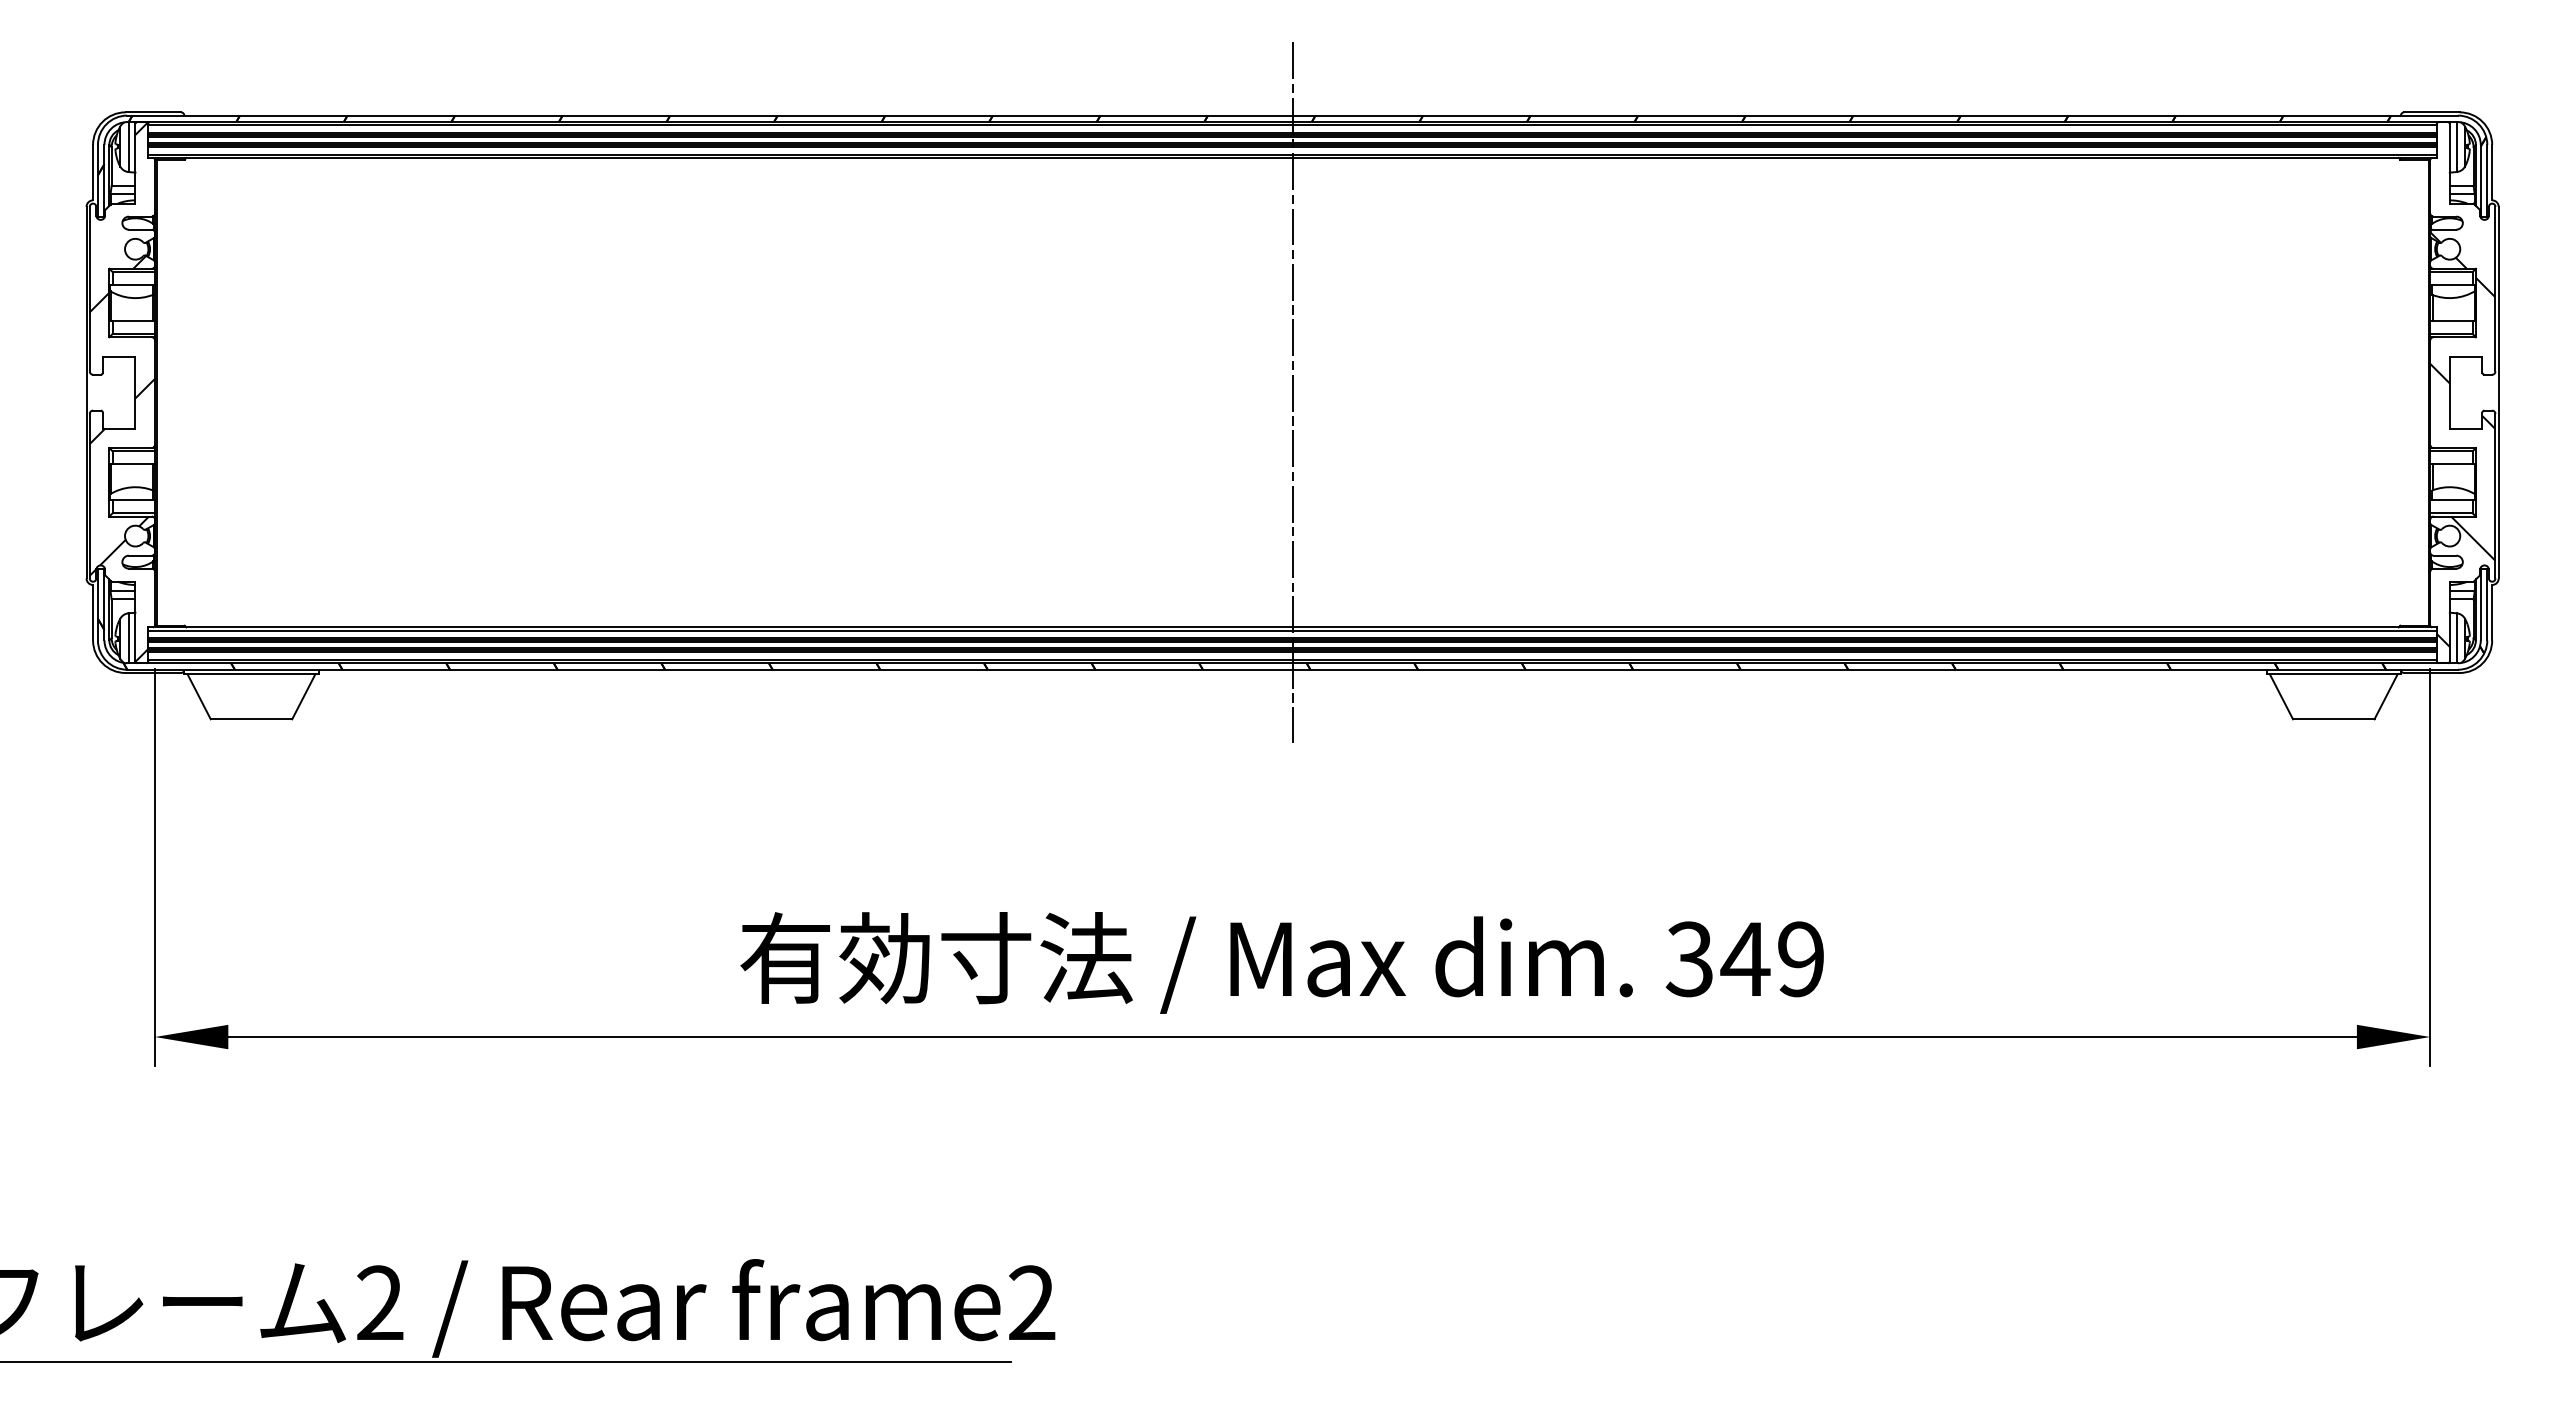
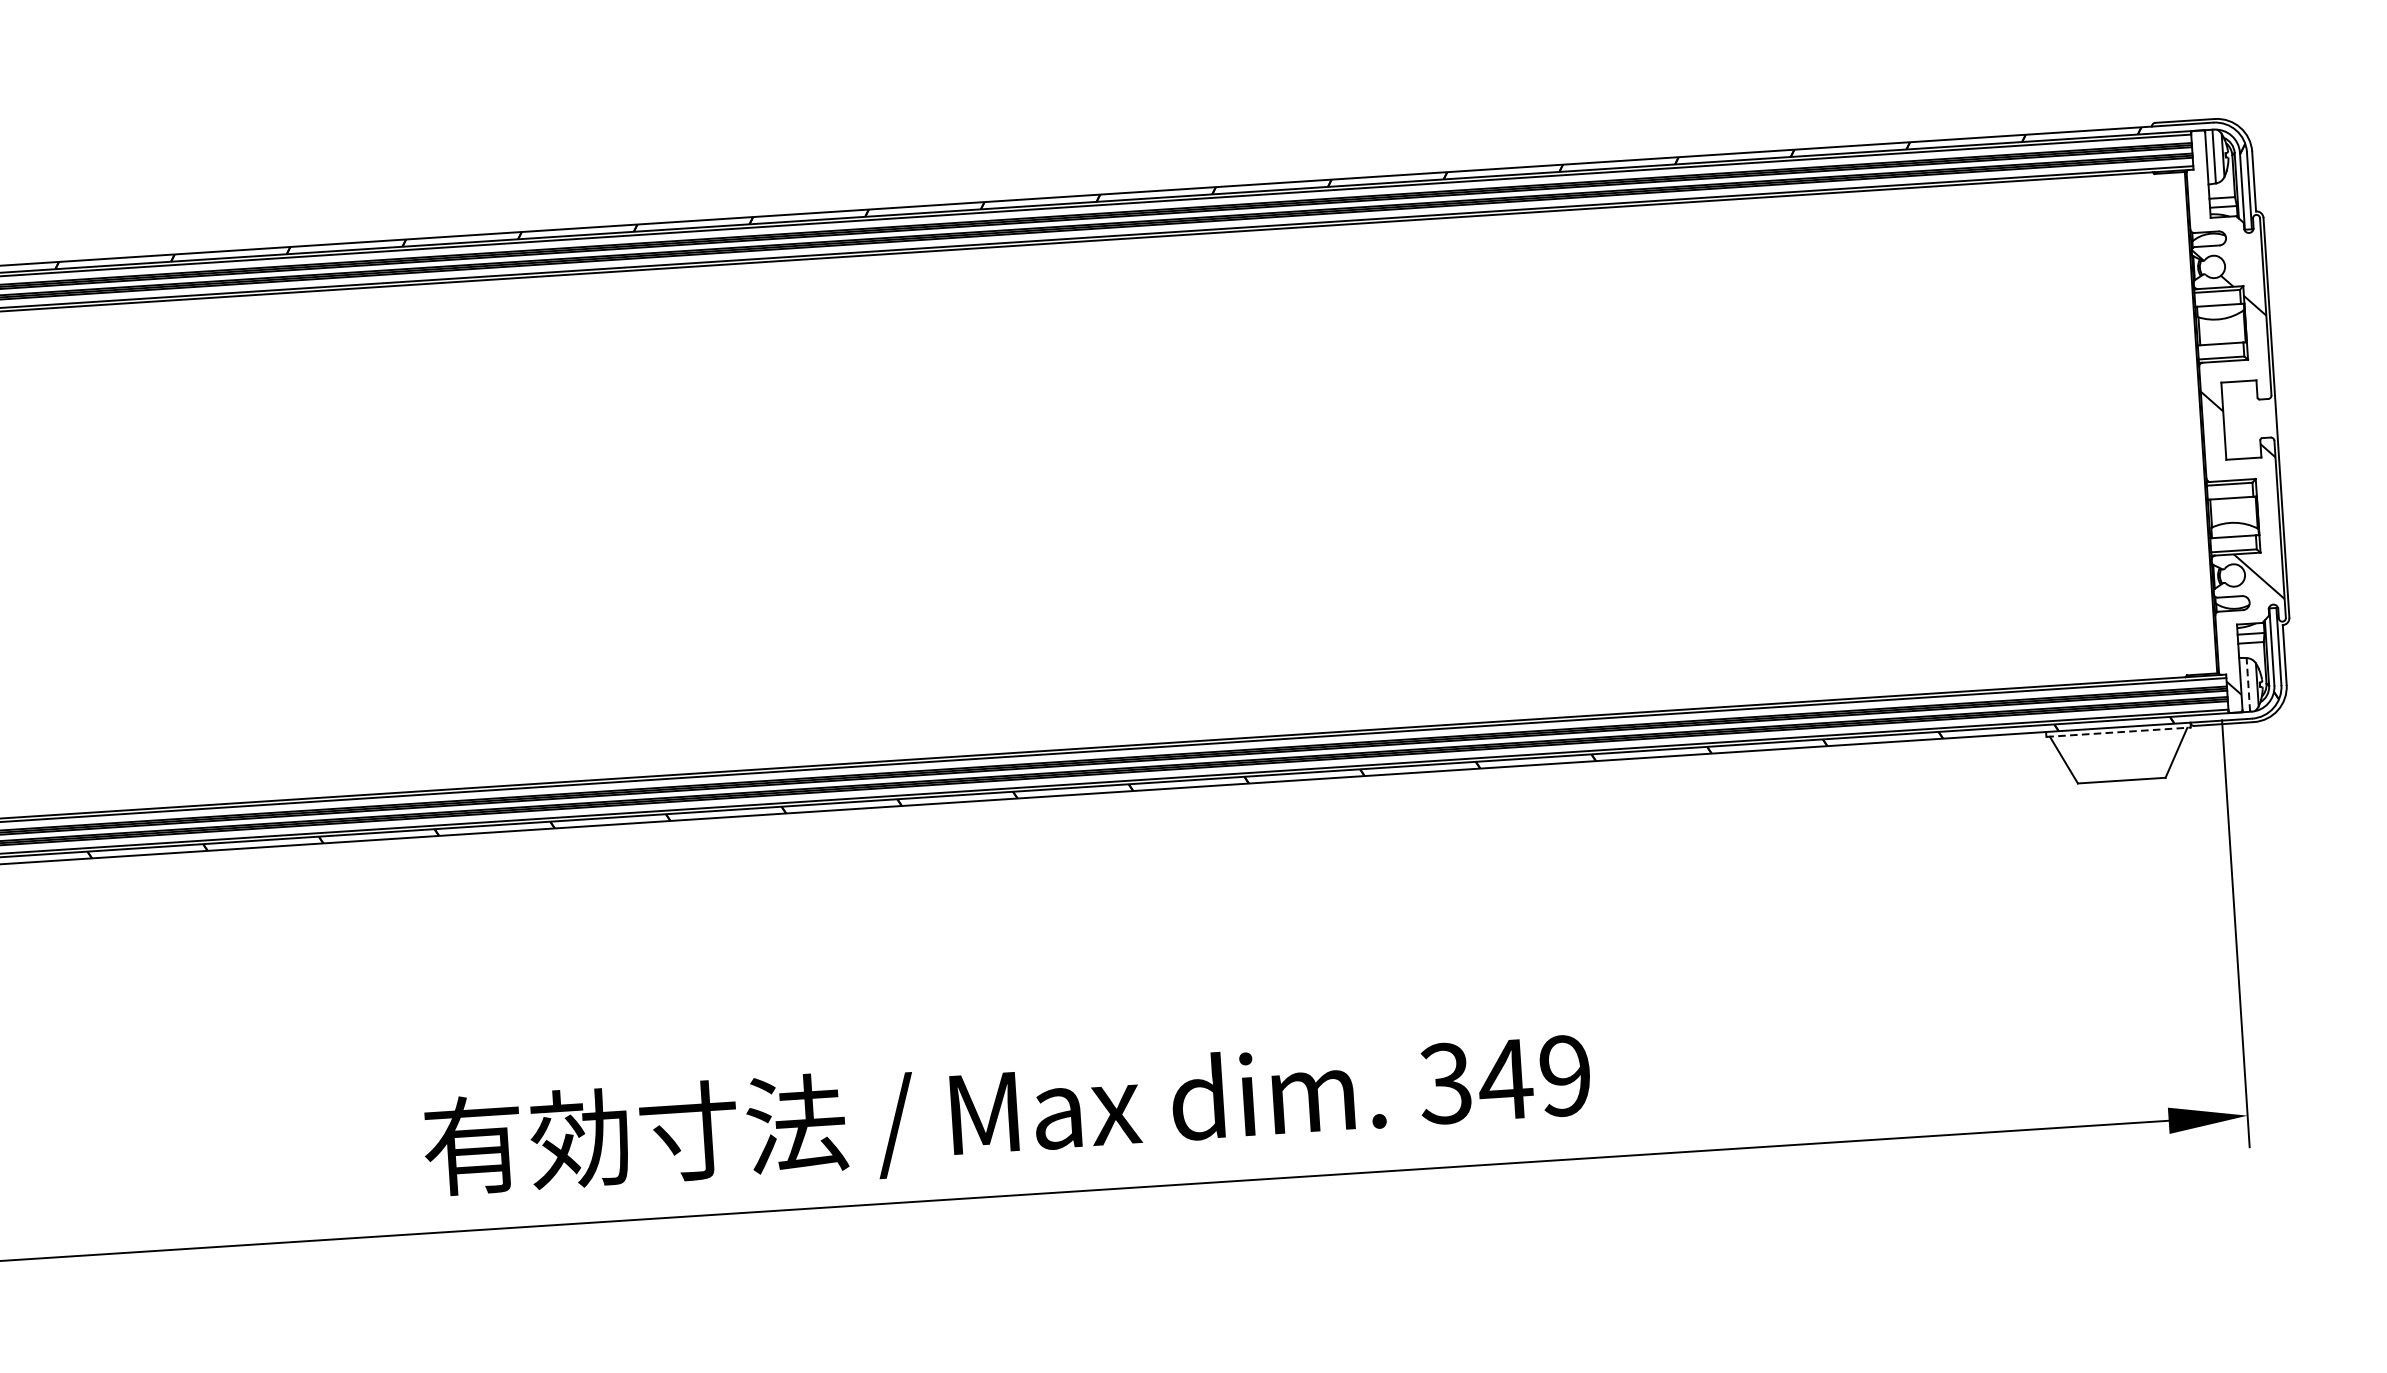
line: (1292, 392) -> (978, 501), removed
line: (2456, 638) -> (2248, 685), solid -> dashed
line: (2334, 674) -> (2119, 732), solid -> dashed

